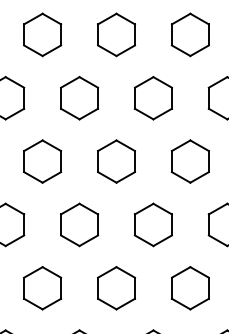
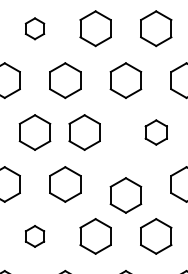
part: (41, 34) -> (34, 28), size x0.6
part: (116, 161) -> (84, 132), moved
part: (190, 161) -> (156, 132), size x0.7
part: (152, 224) -> (125, 195), moved
part: (41, 288) -> (34, 236), size x0.6

